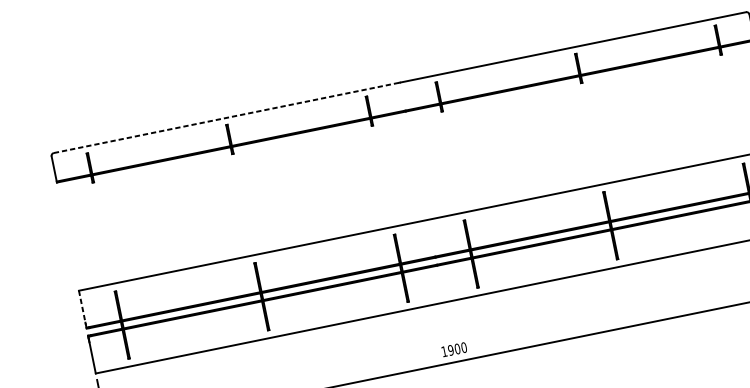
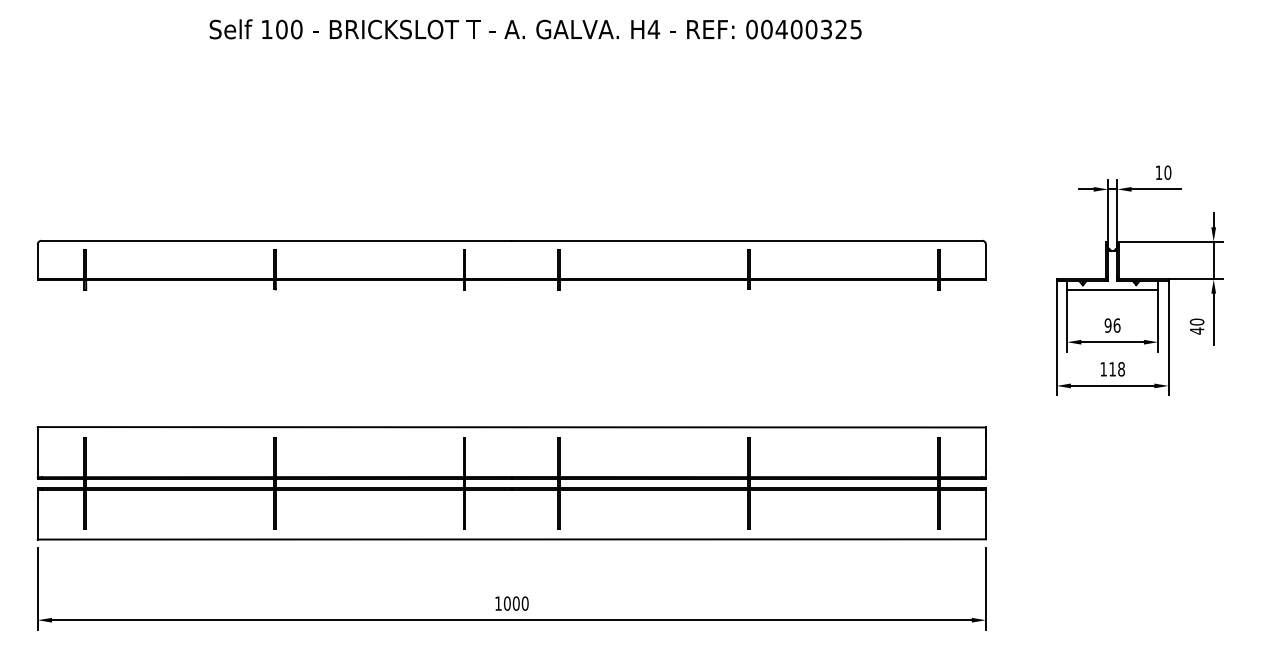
line: (226, 117) -> (276, 240), dashed -> solid
line: (82, 309) -> (37, 452), dashed -> solid
text: (450, 350) -> (506, 603), 1900 -> 1000

